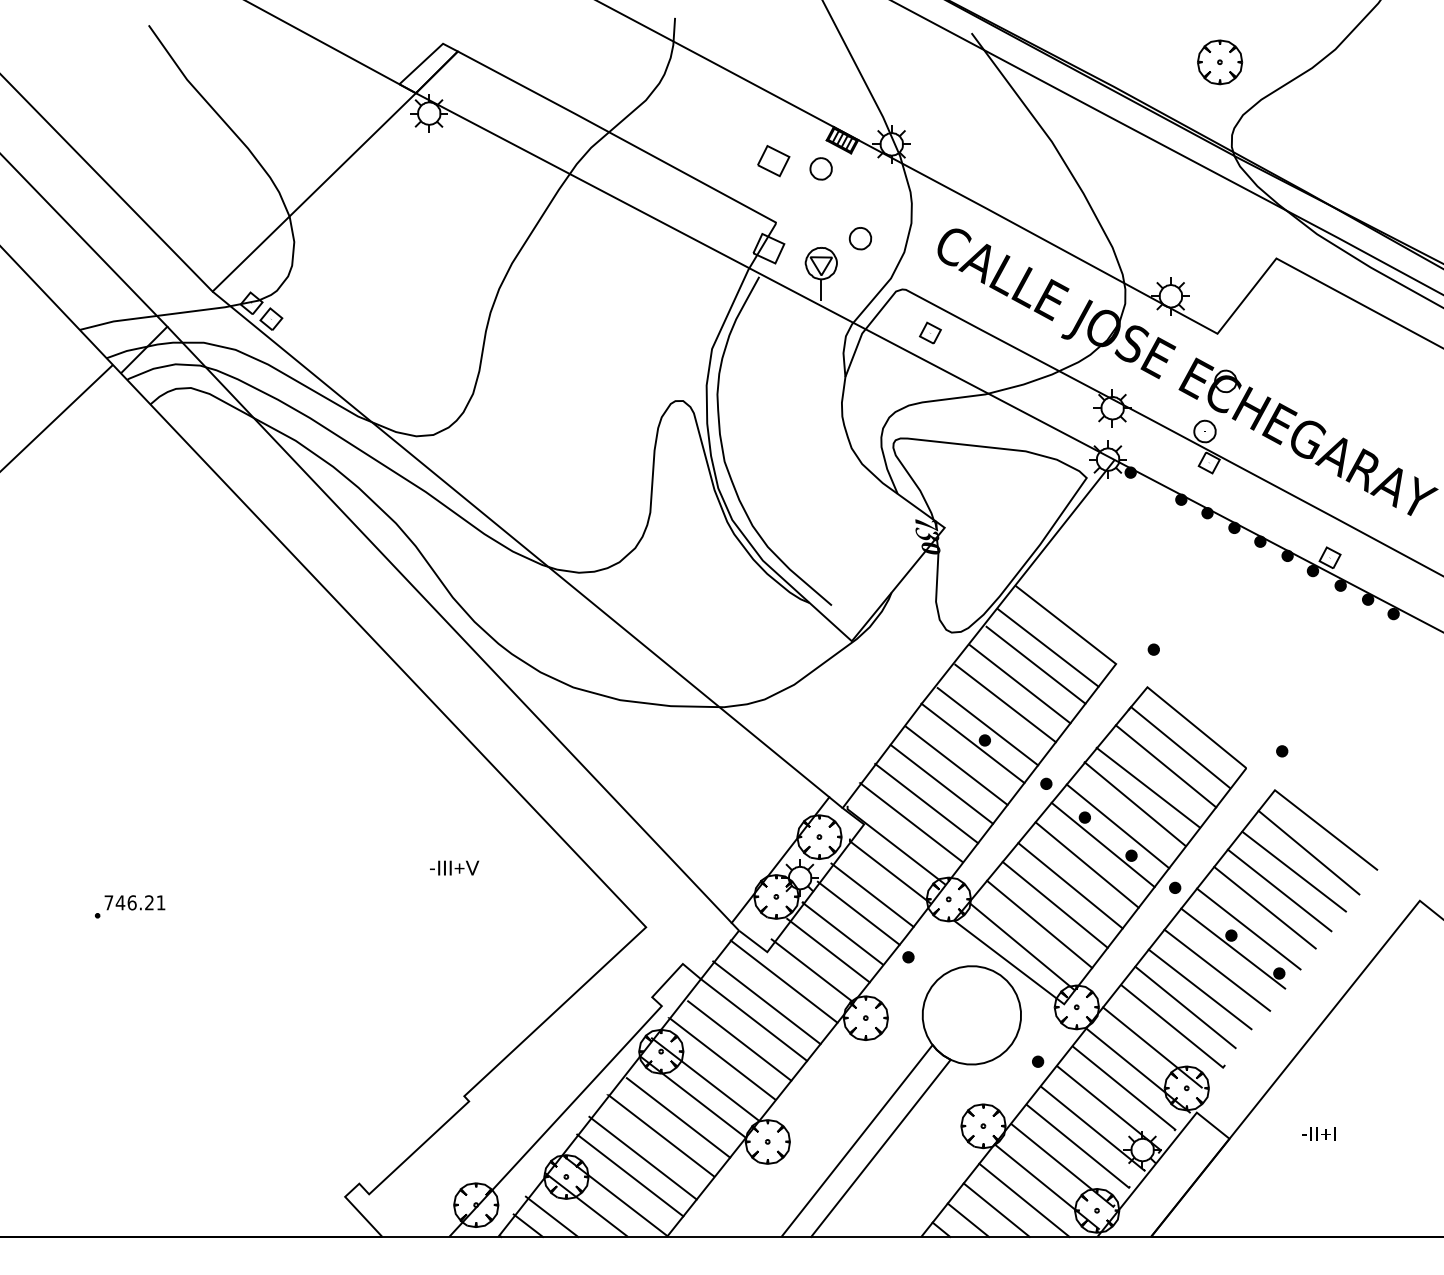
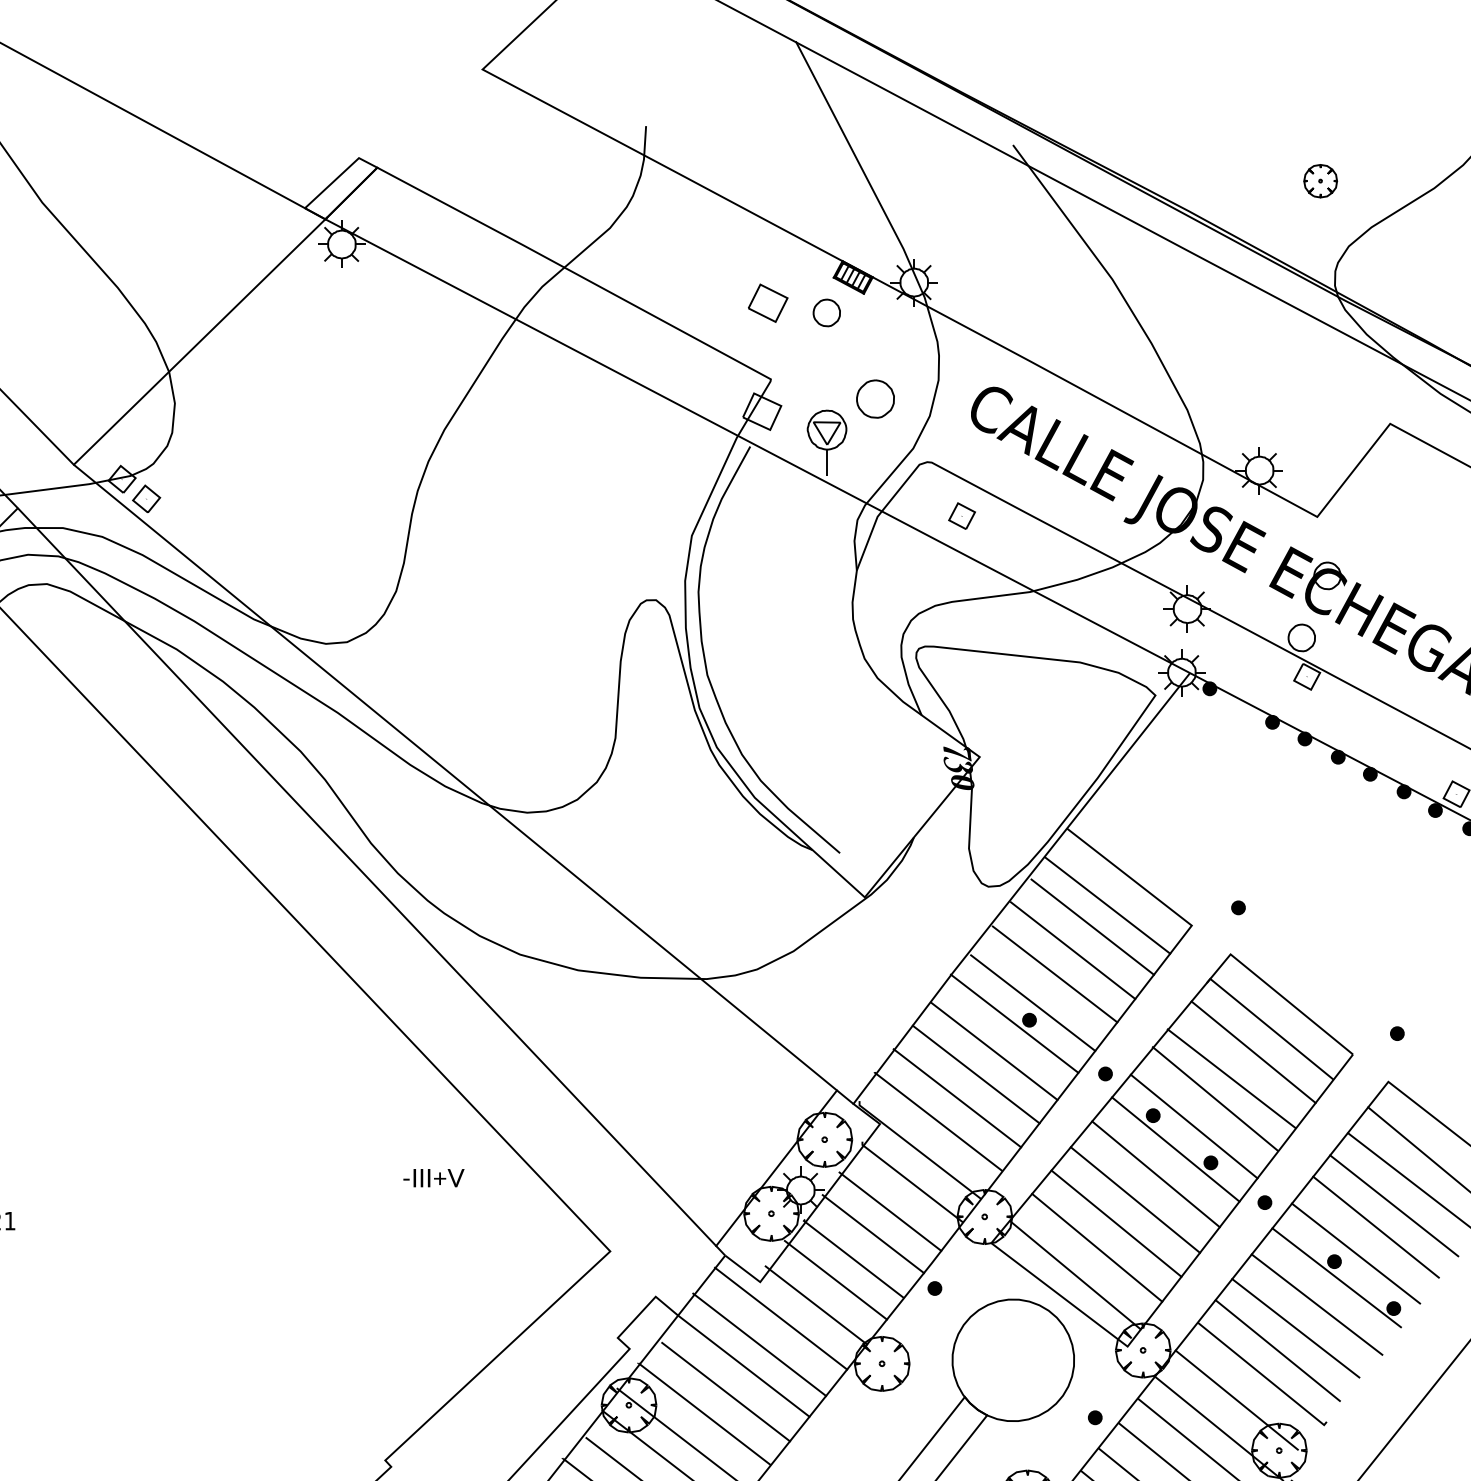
part: (1220, 62) -> (1321, 181), size x0.6
part: (860, 238) -> (875, 399), size x1.4
text: (454, 867) -> (433, 1177), moved

